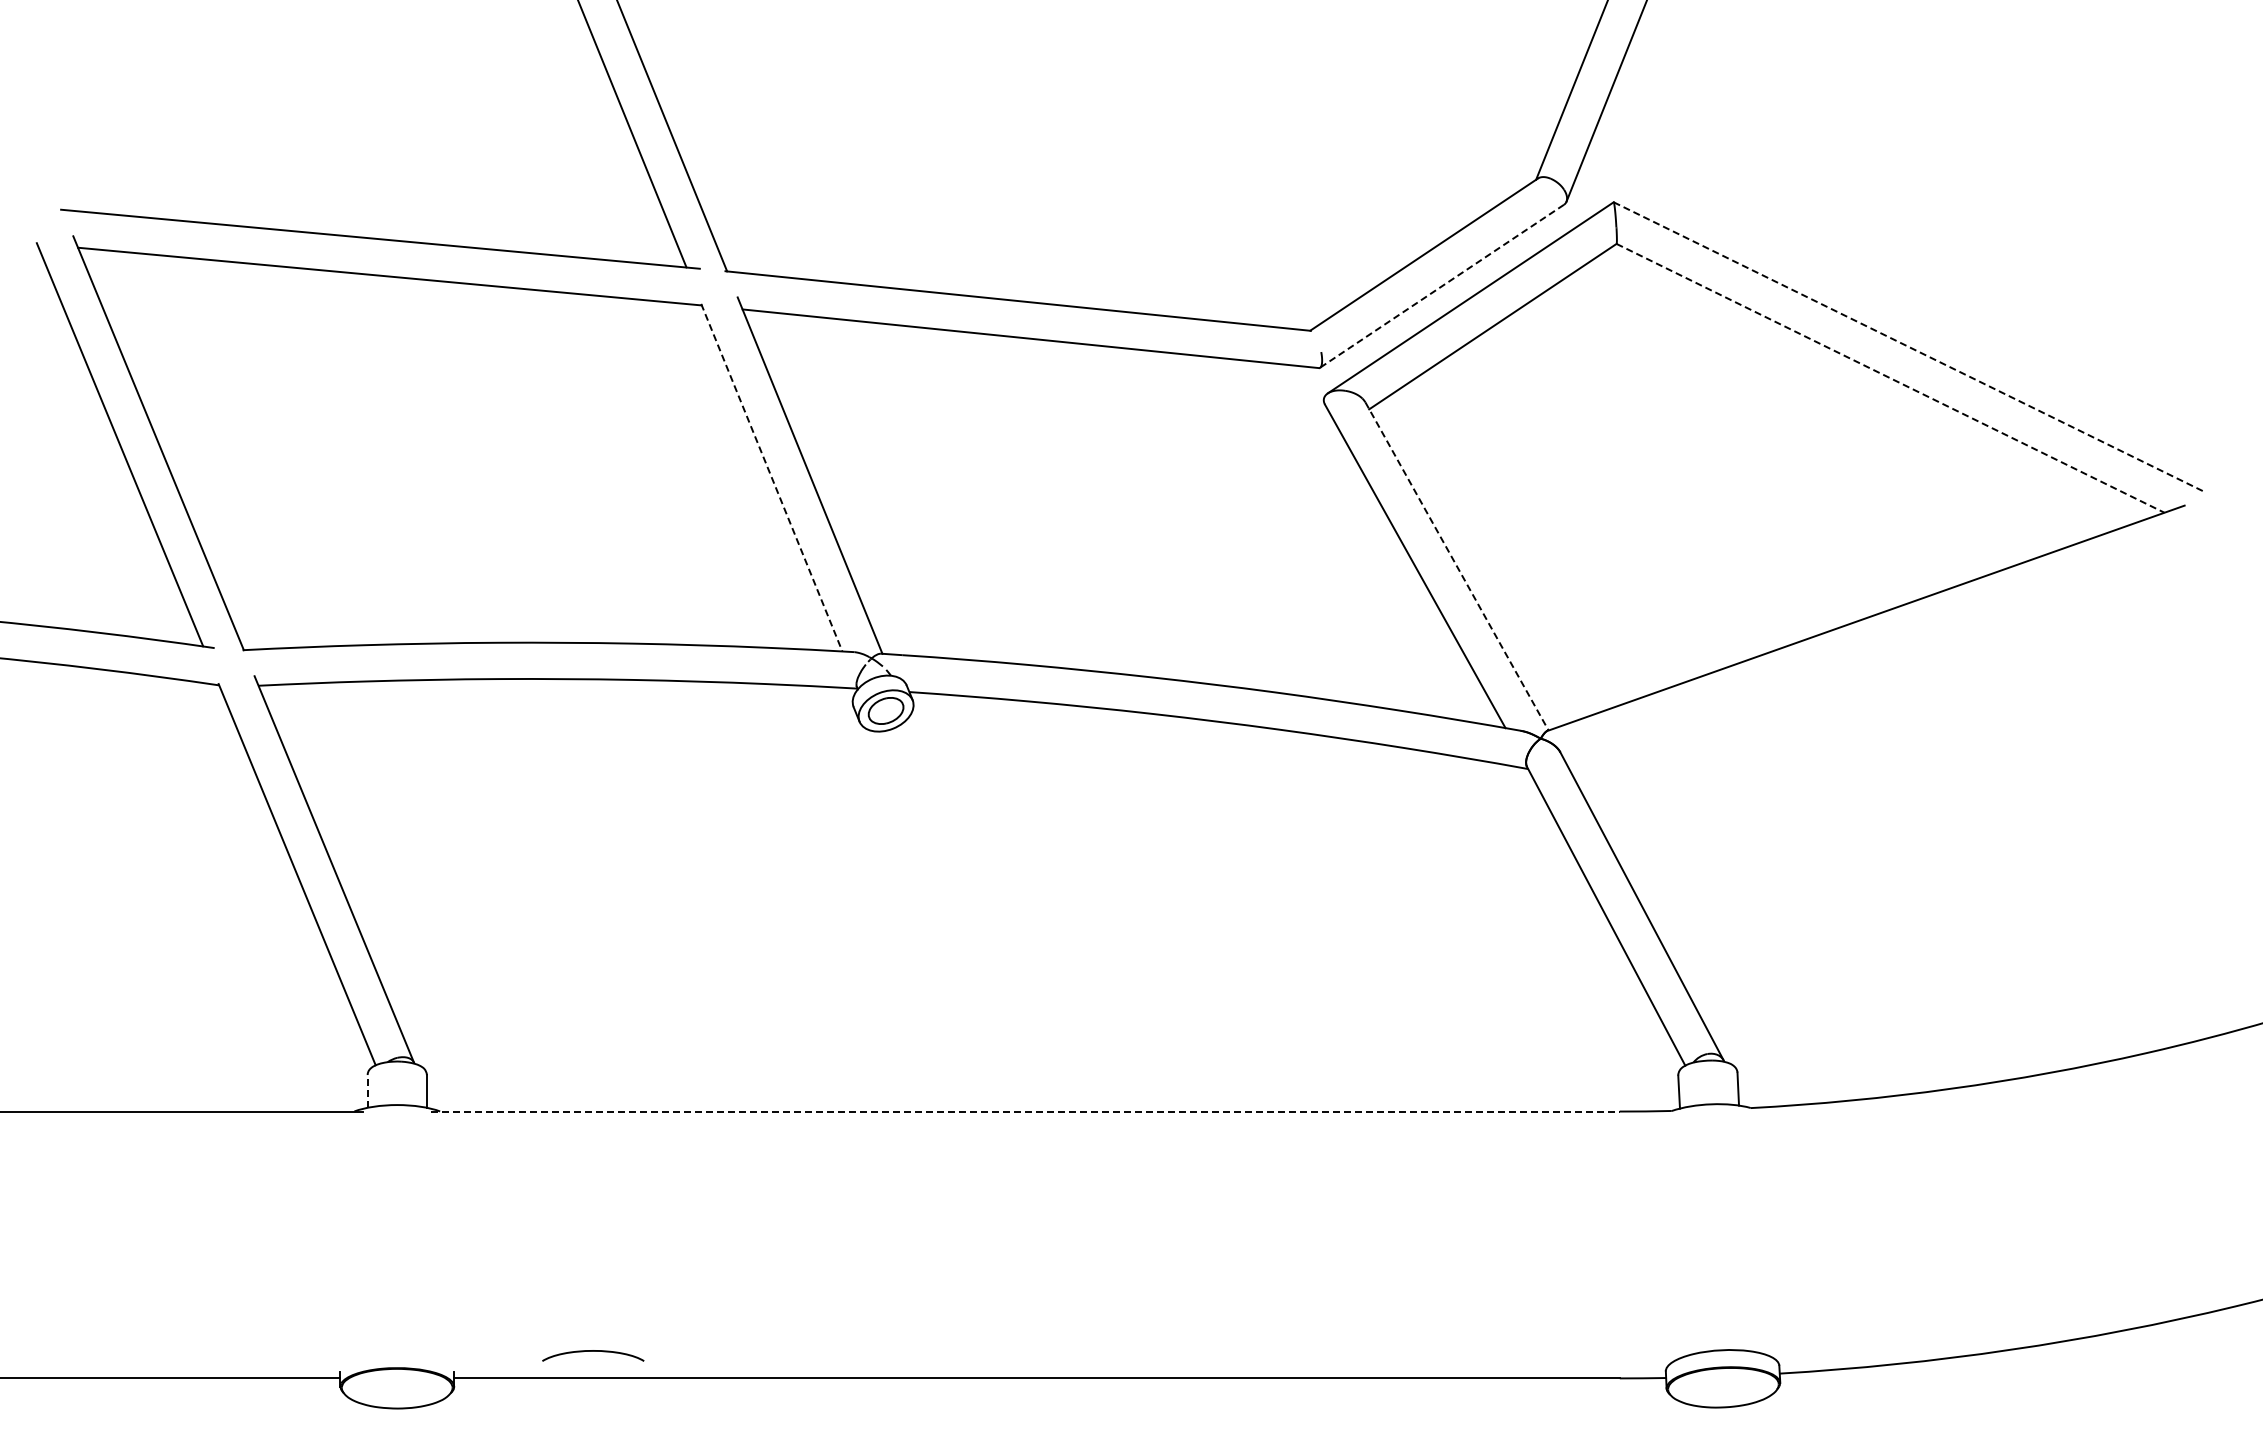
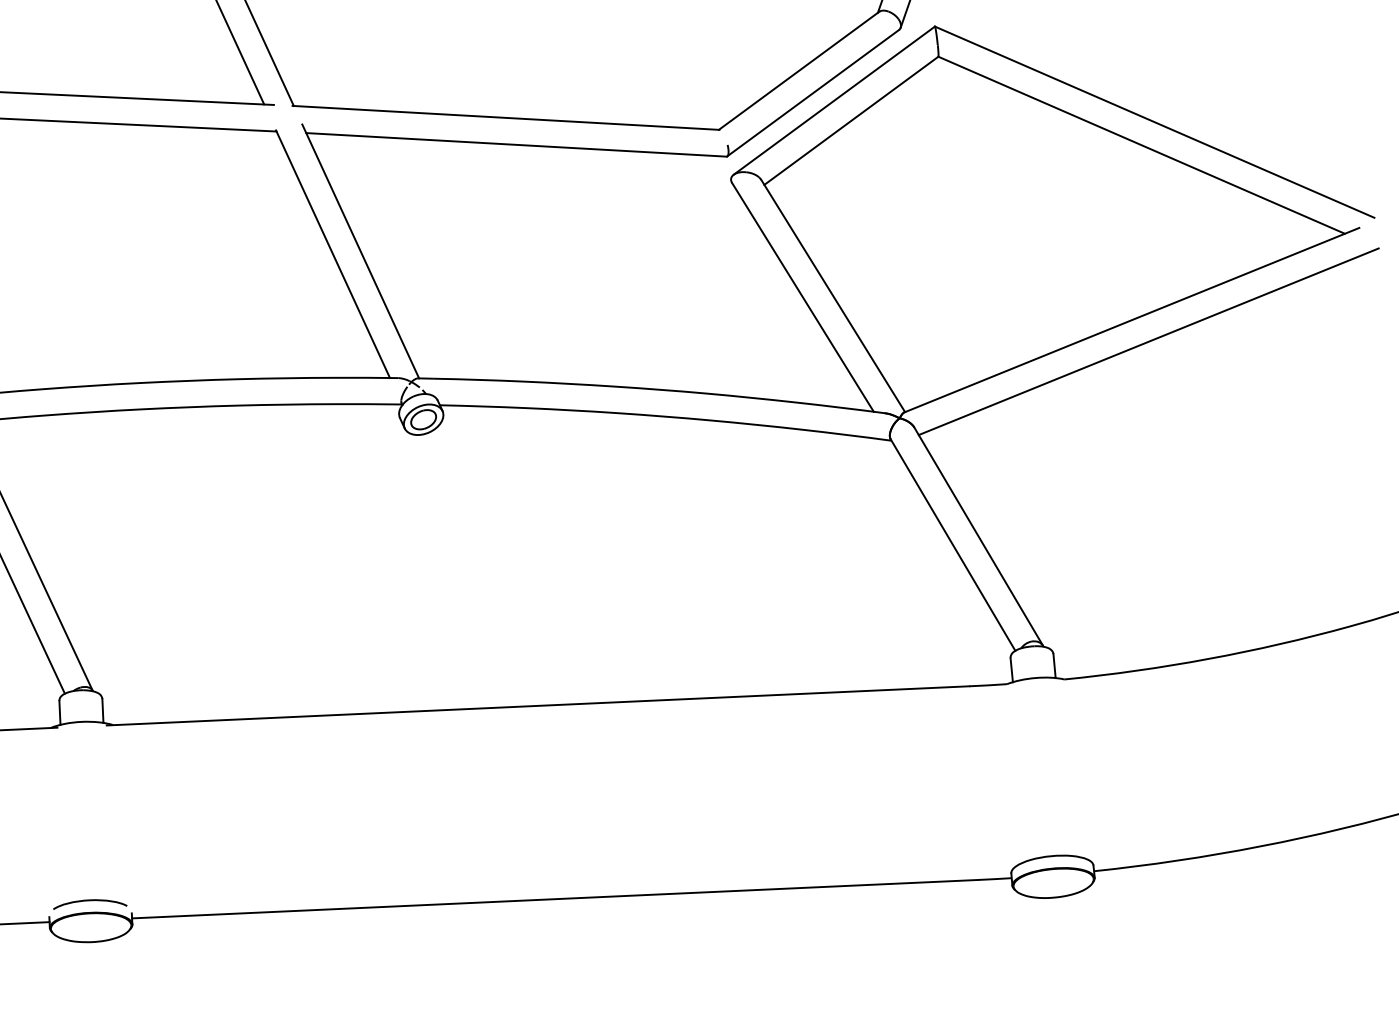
line: (1442, 286) -> (813, 93), dashed -> solid
line: (1909, 347) -> (1154, 122), dashed -> solid
line: (1890, 378) -> (1141, 145), dashed -> solid
line: (771, 477) -> (332, 254), dashed -> solid
line: (1456, 566) -> (832, 296), dashed -> solid
line: (1887, 648) -> (1148, 341), added
line: (367, 1090) -> (59, 712), dashed -> solid
line: (1026, 1111) -> (538, 705), dashed -> solid
curve: (593, 1351) -> (90, 900), moved

